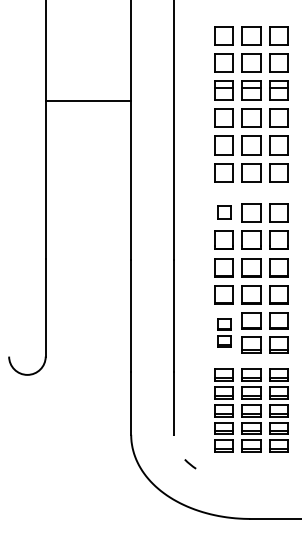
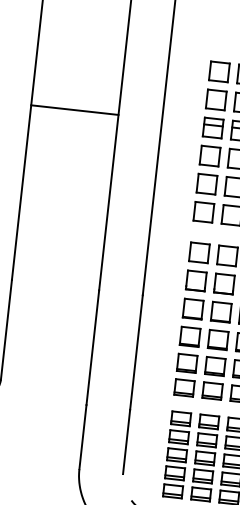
line: (88, 101) -> (74, 110), moved
part: (223, 212) -> (198, 252), size x1.43
part: (223, 332) -> (185, 375), size x1.43

